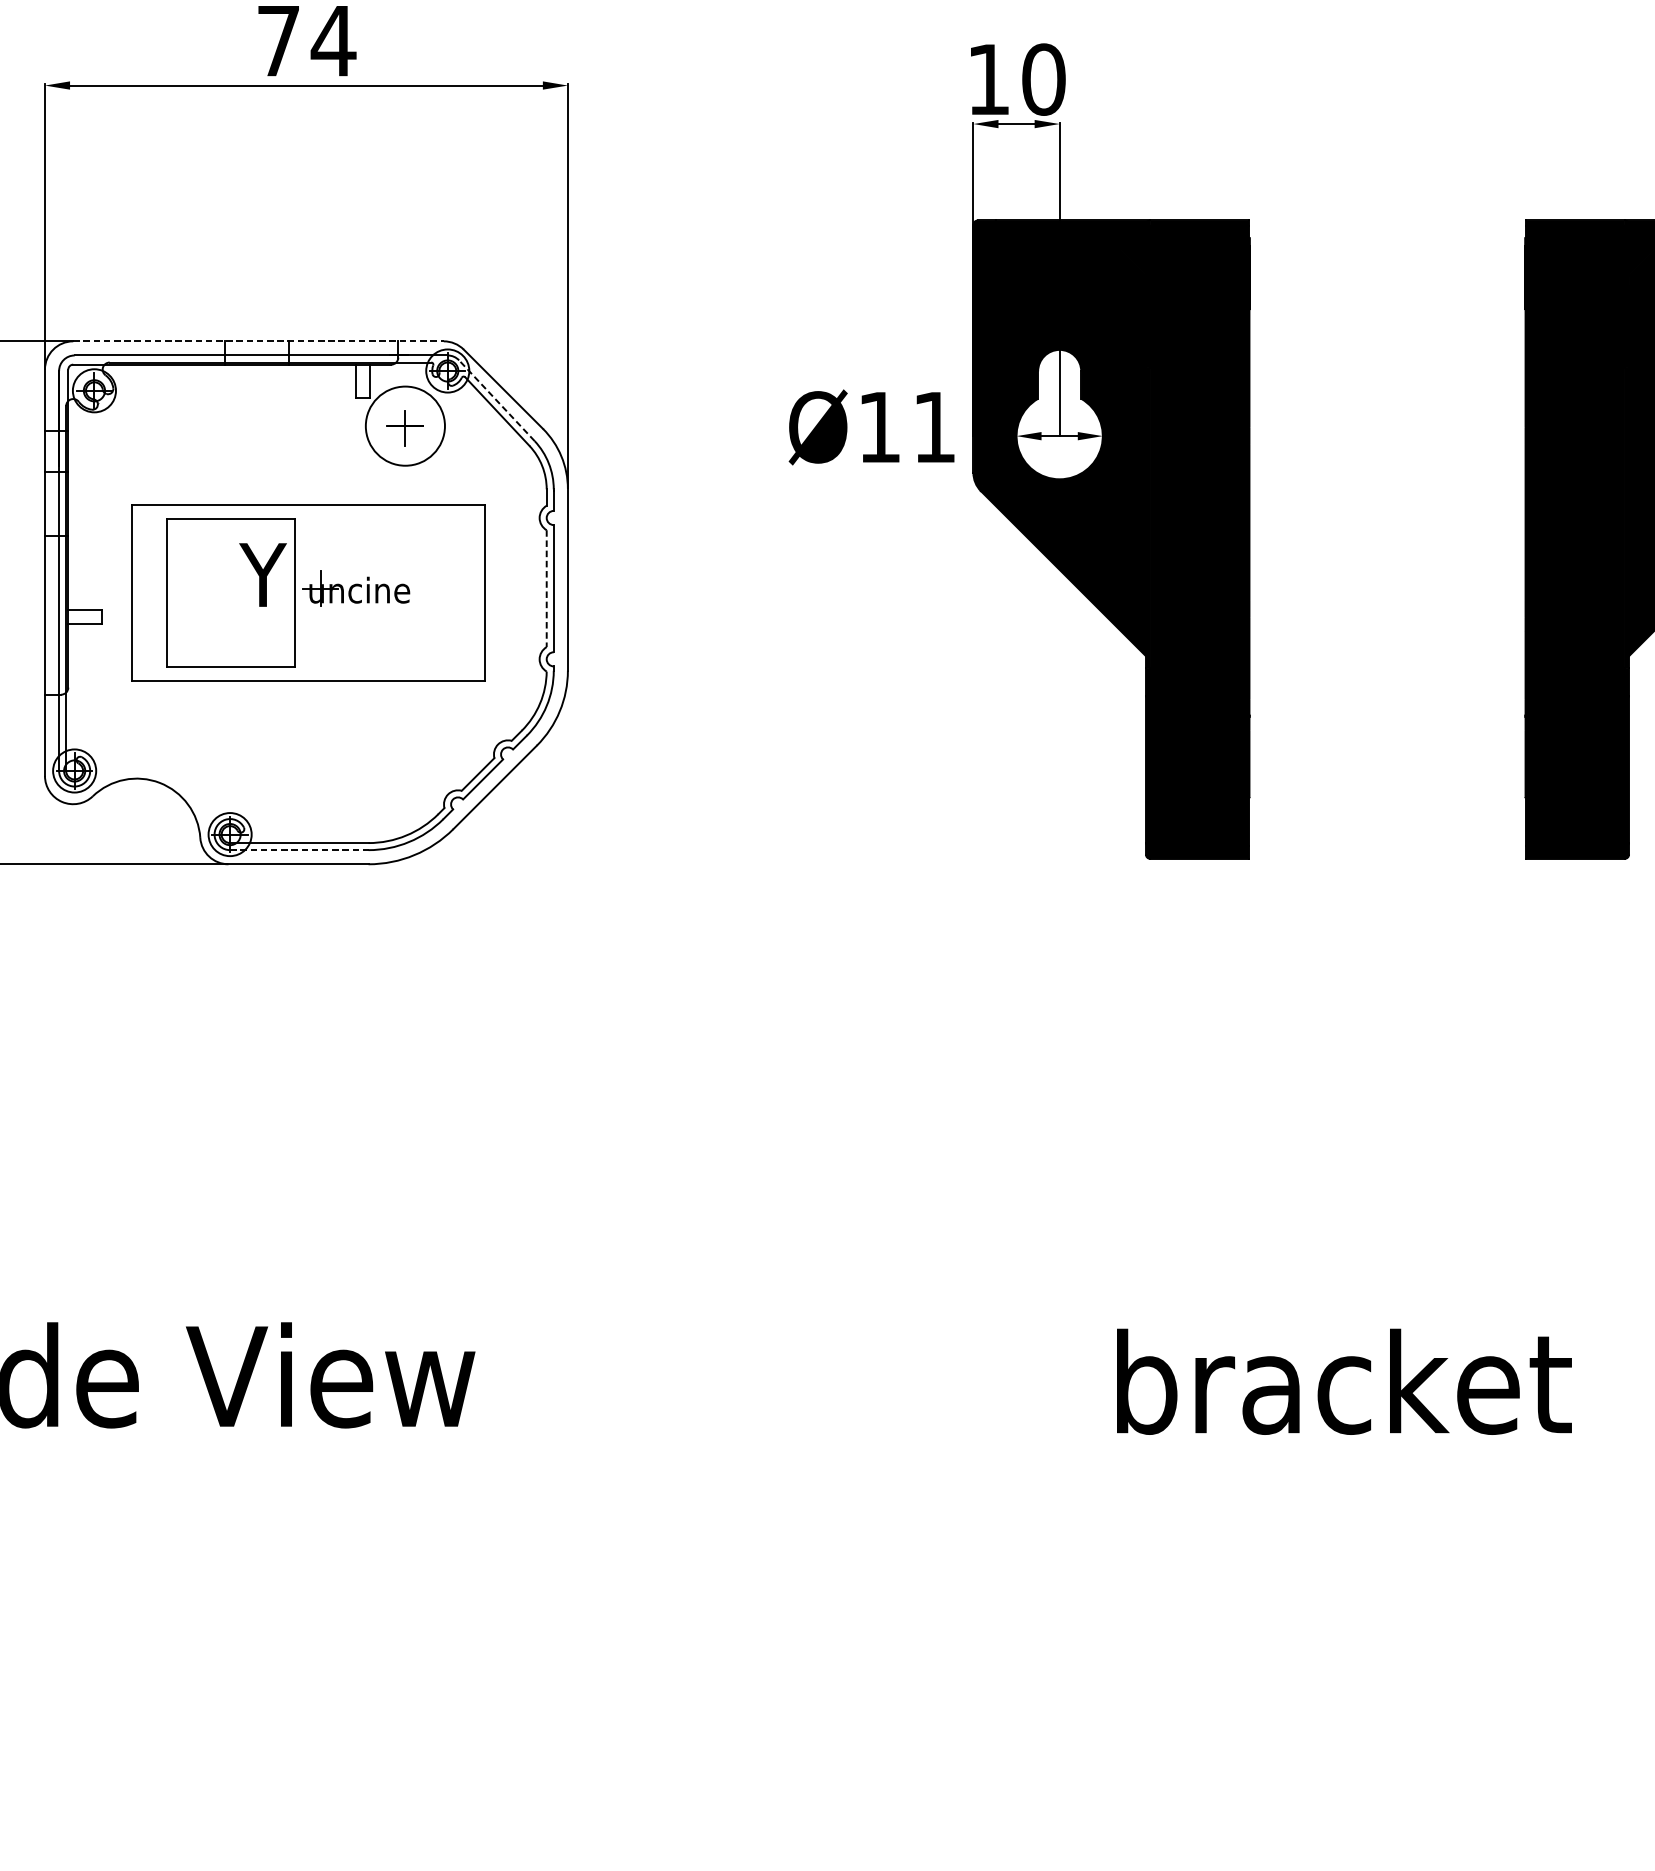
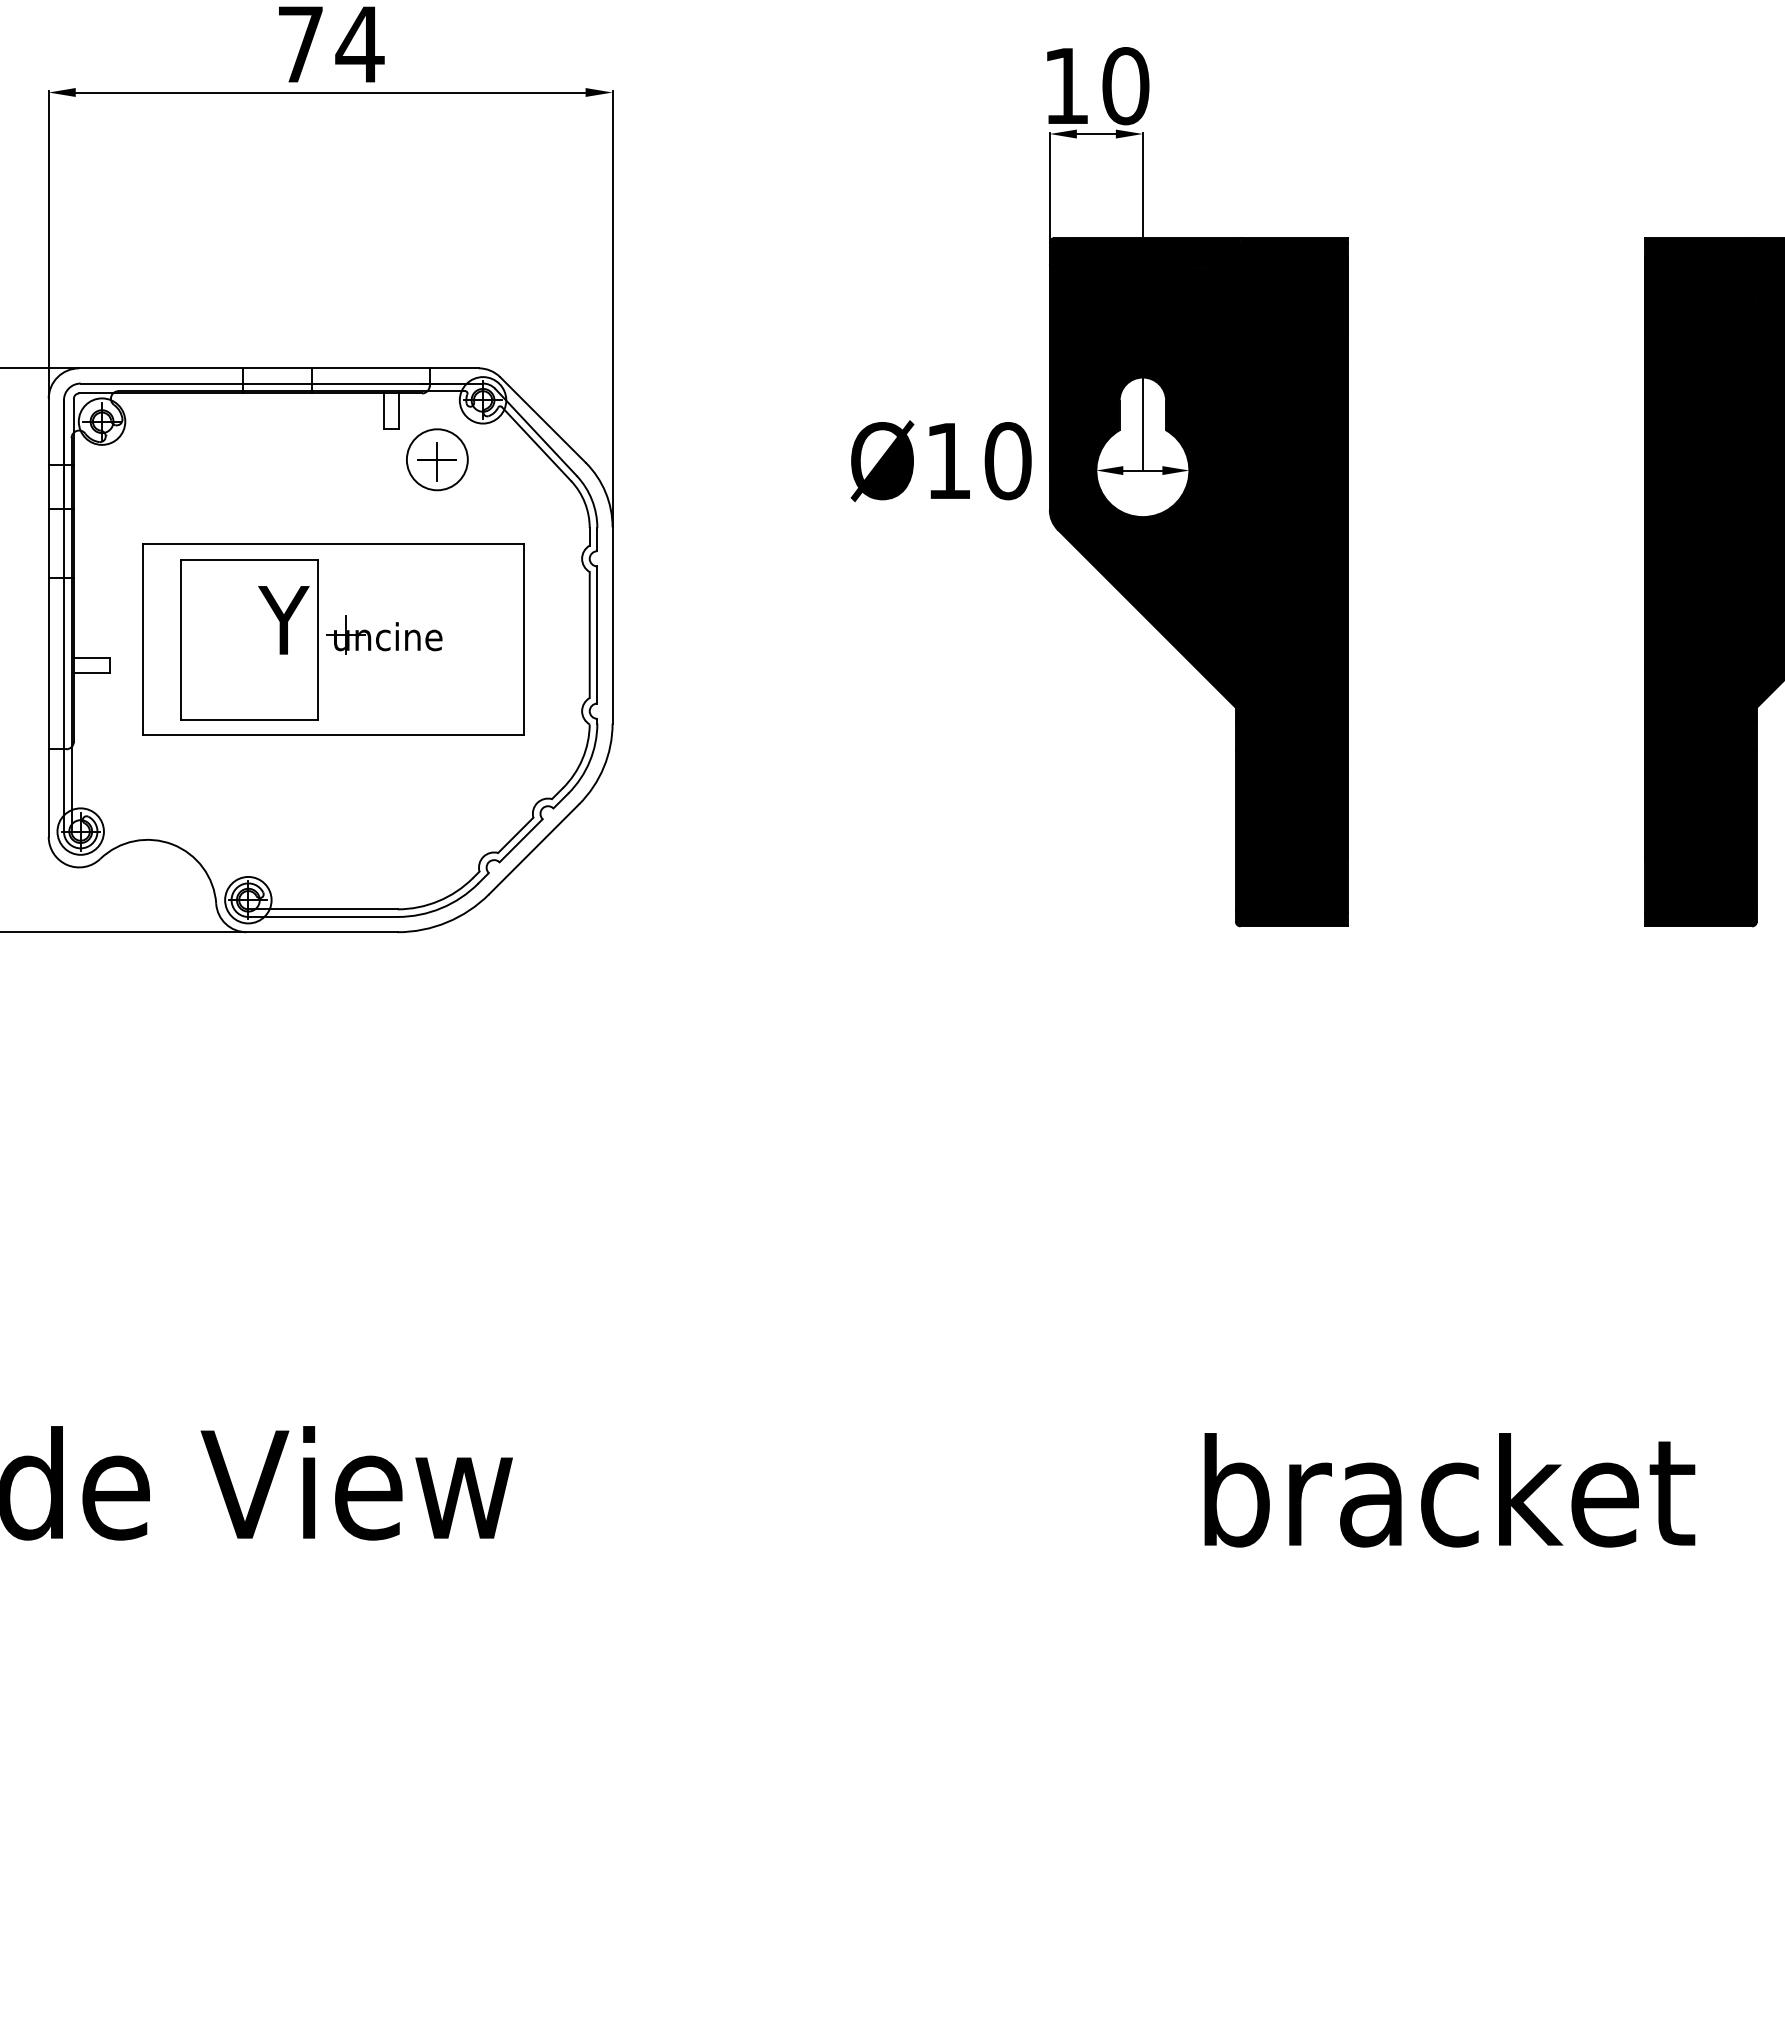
line: (258, 341) -> (278, 368), dashed -> solid
line: (497, 400) -> (536, 432), dashed -> solid
circle: (404, 425) -> (436, 459), size x0.71
text: (934, 427) -> (1007, 461), Ø11 -> Ø10
line: (546, 589) -> (589, 635), dashed -> solid
line: (298, 849) -> (322, 916), dashed -> solid

